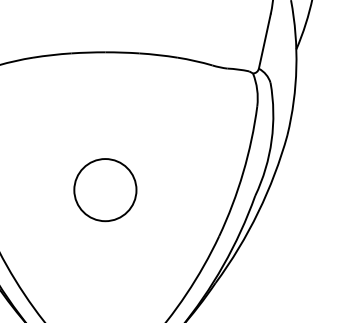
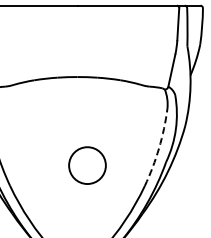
arc: (243, 173) -> (159, 148), solid -> dashed
circle: (105, 189) -> (87, 165), moved

